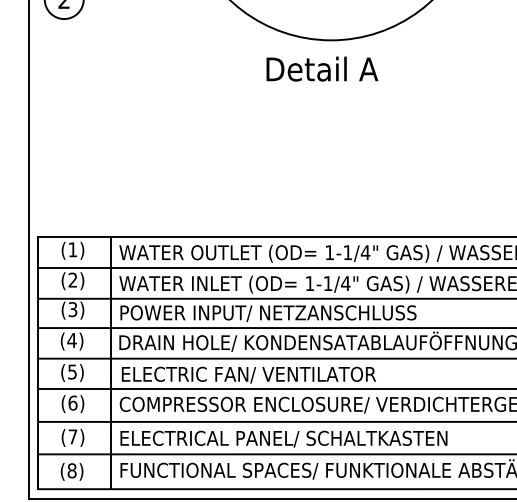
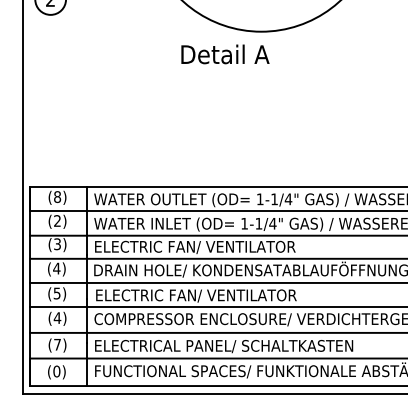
text: (322, 69) -> (225, 54), moved
text: (72, 250) -> (57, 197), (1) -> (8)
text: (269, 313) -> (212, 247), POWER INPUT/ NETZANSCHLUSS -> ELECTRIC FAN/ VENTILATOR
text: (72, 403) -> (57, 318), (6) -> (4)
text: (71, 470) -> (56, 371), (8) -> (0)

